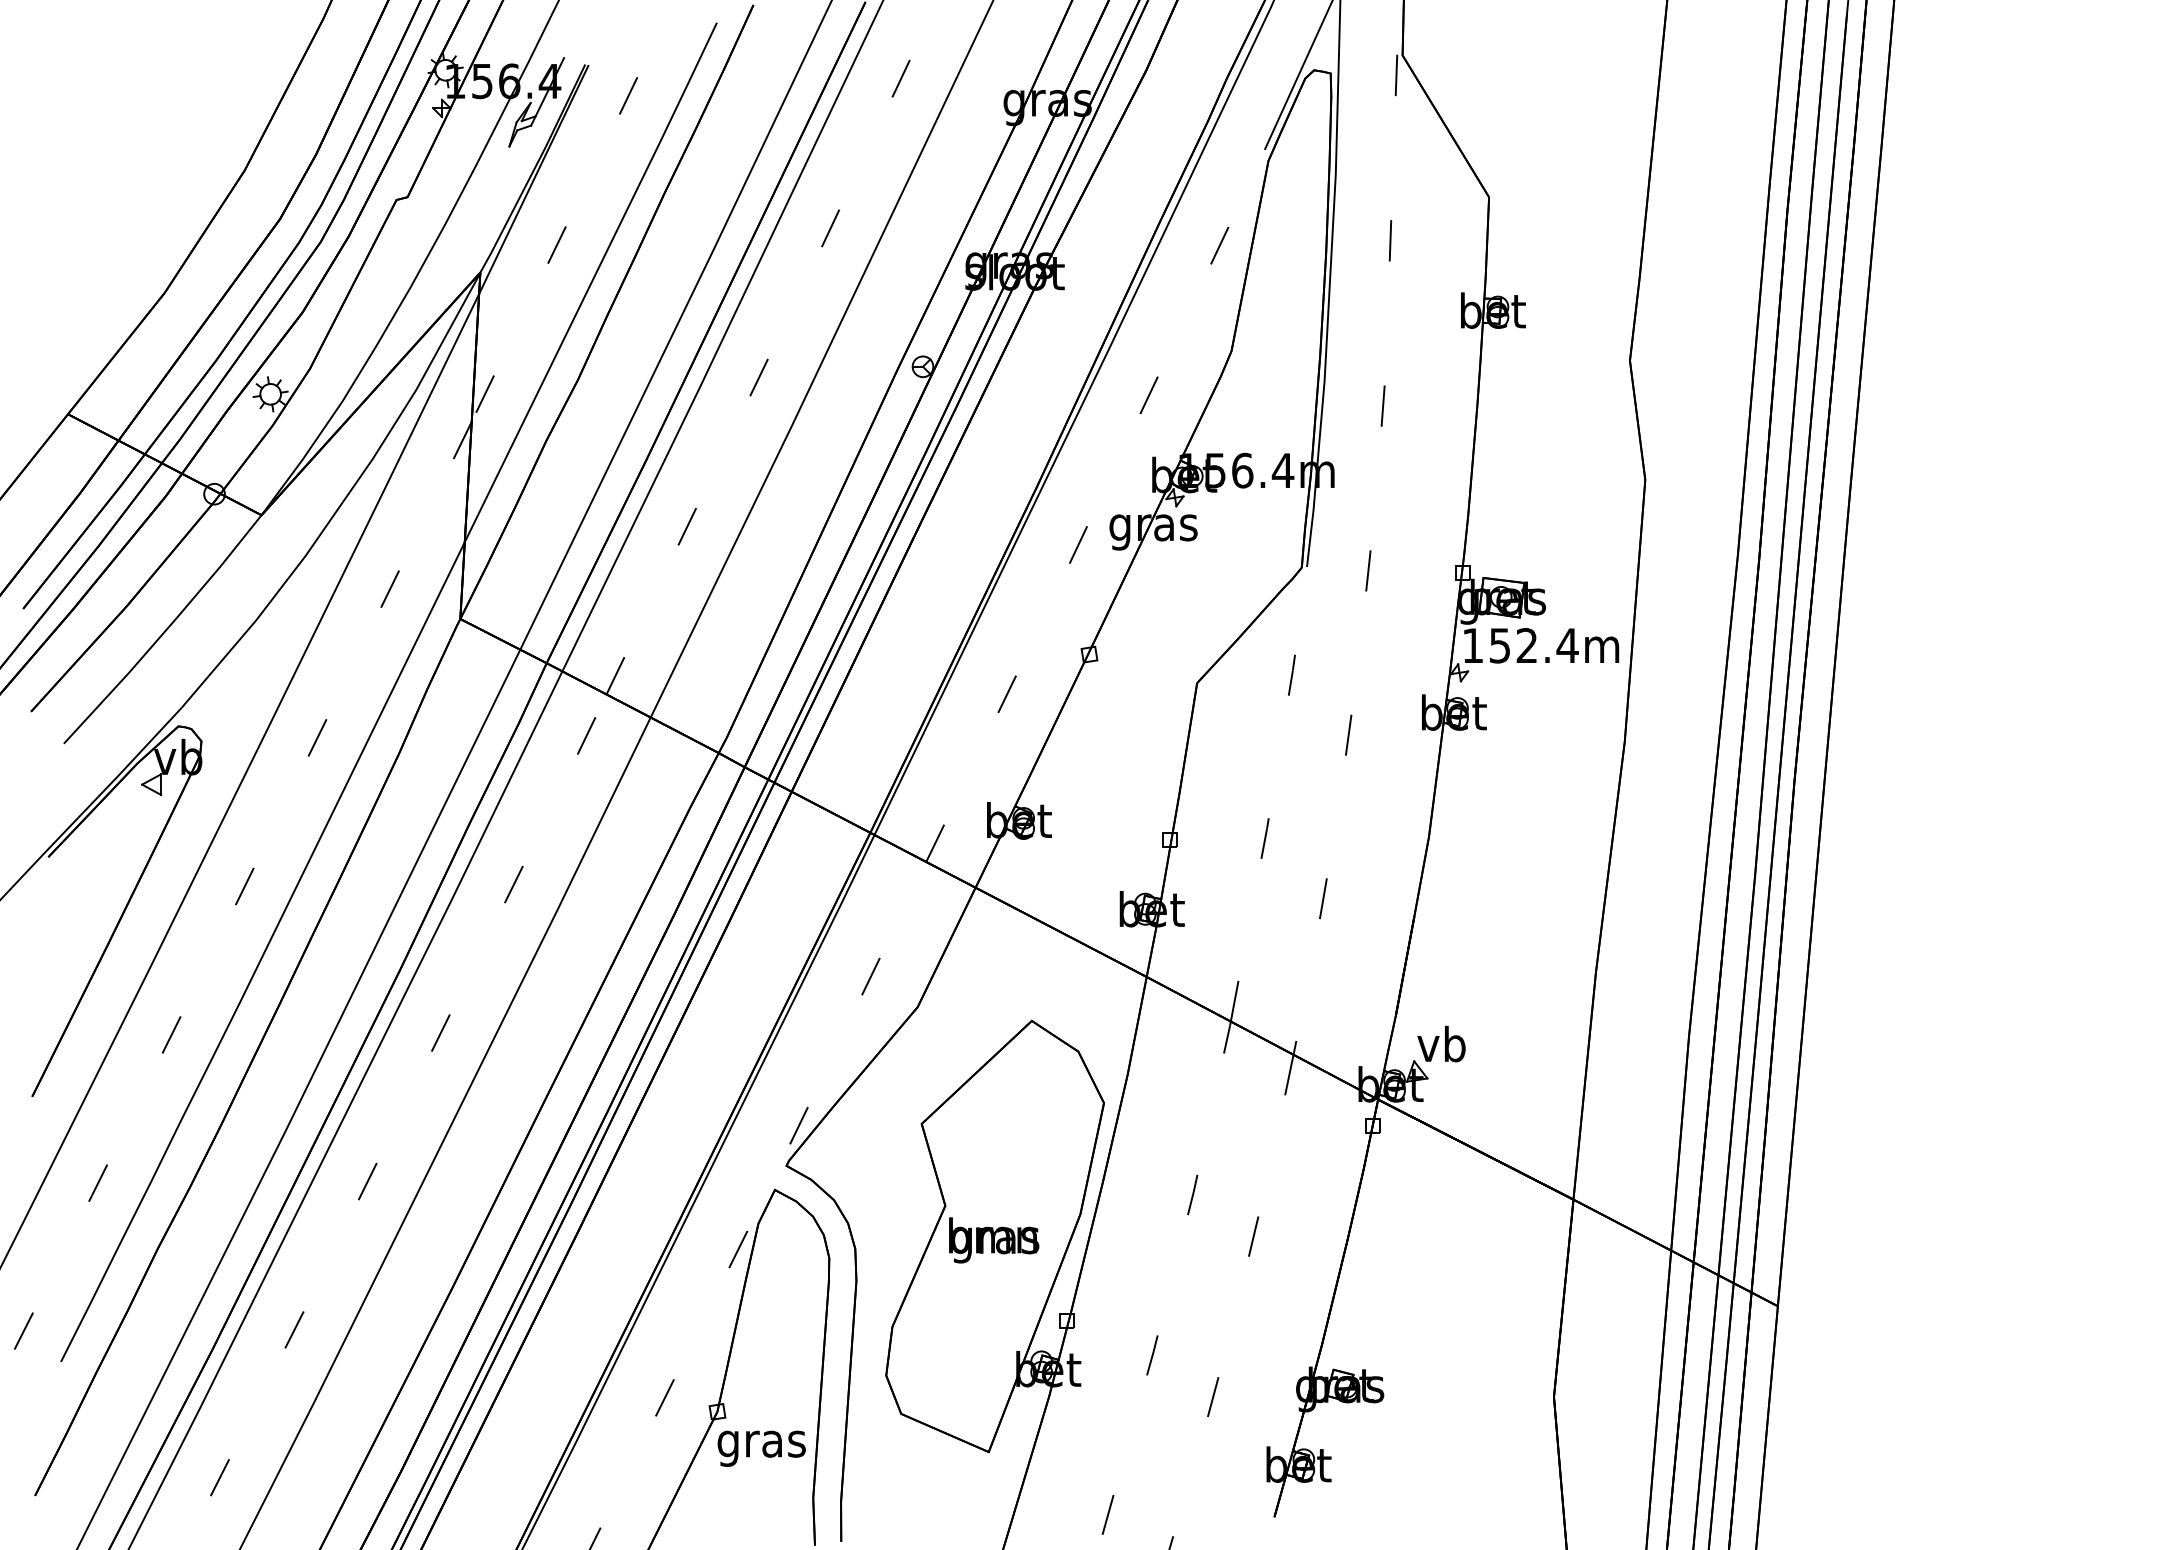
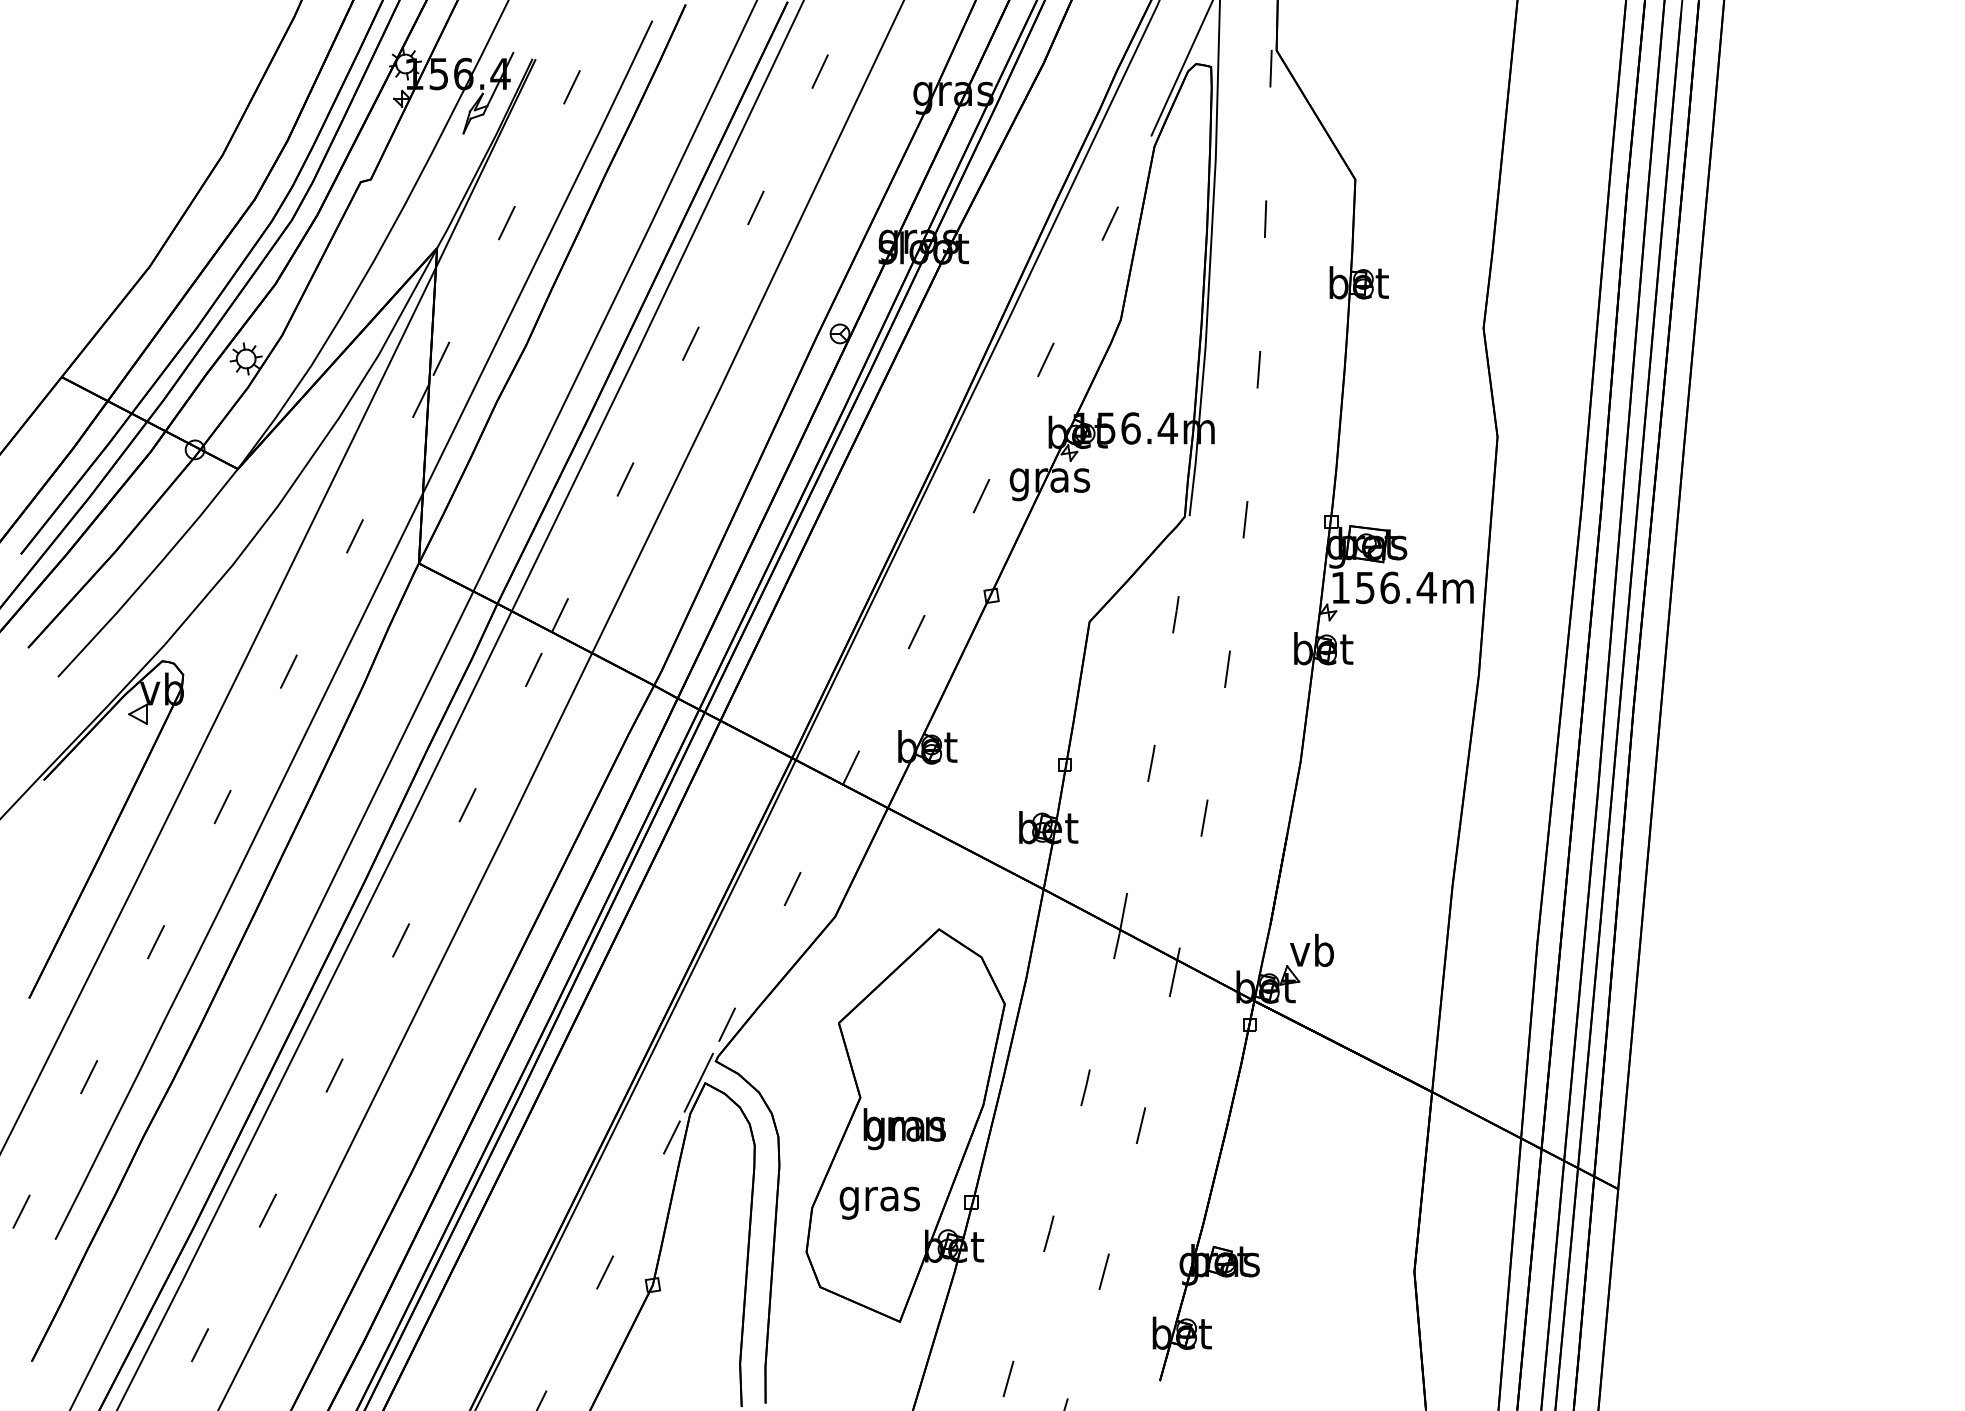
text: (1526, 645) -> (1389, 587), 152.4m -> 156.4m
line: (767, 1189) -> (698, 1082), added
text: (761, 1448) -> (879, 1202), moved

